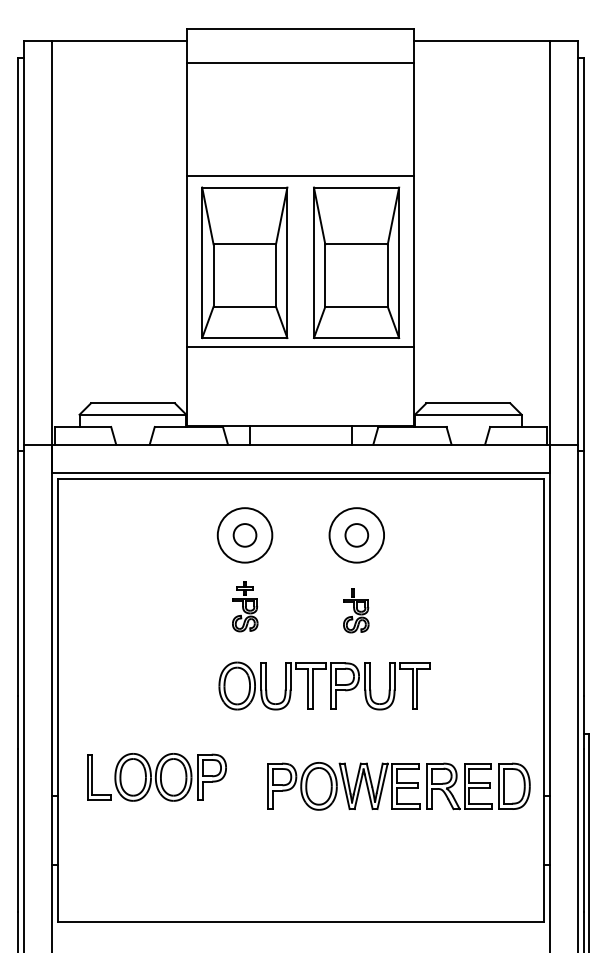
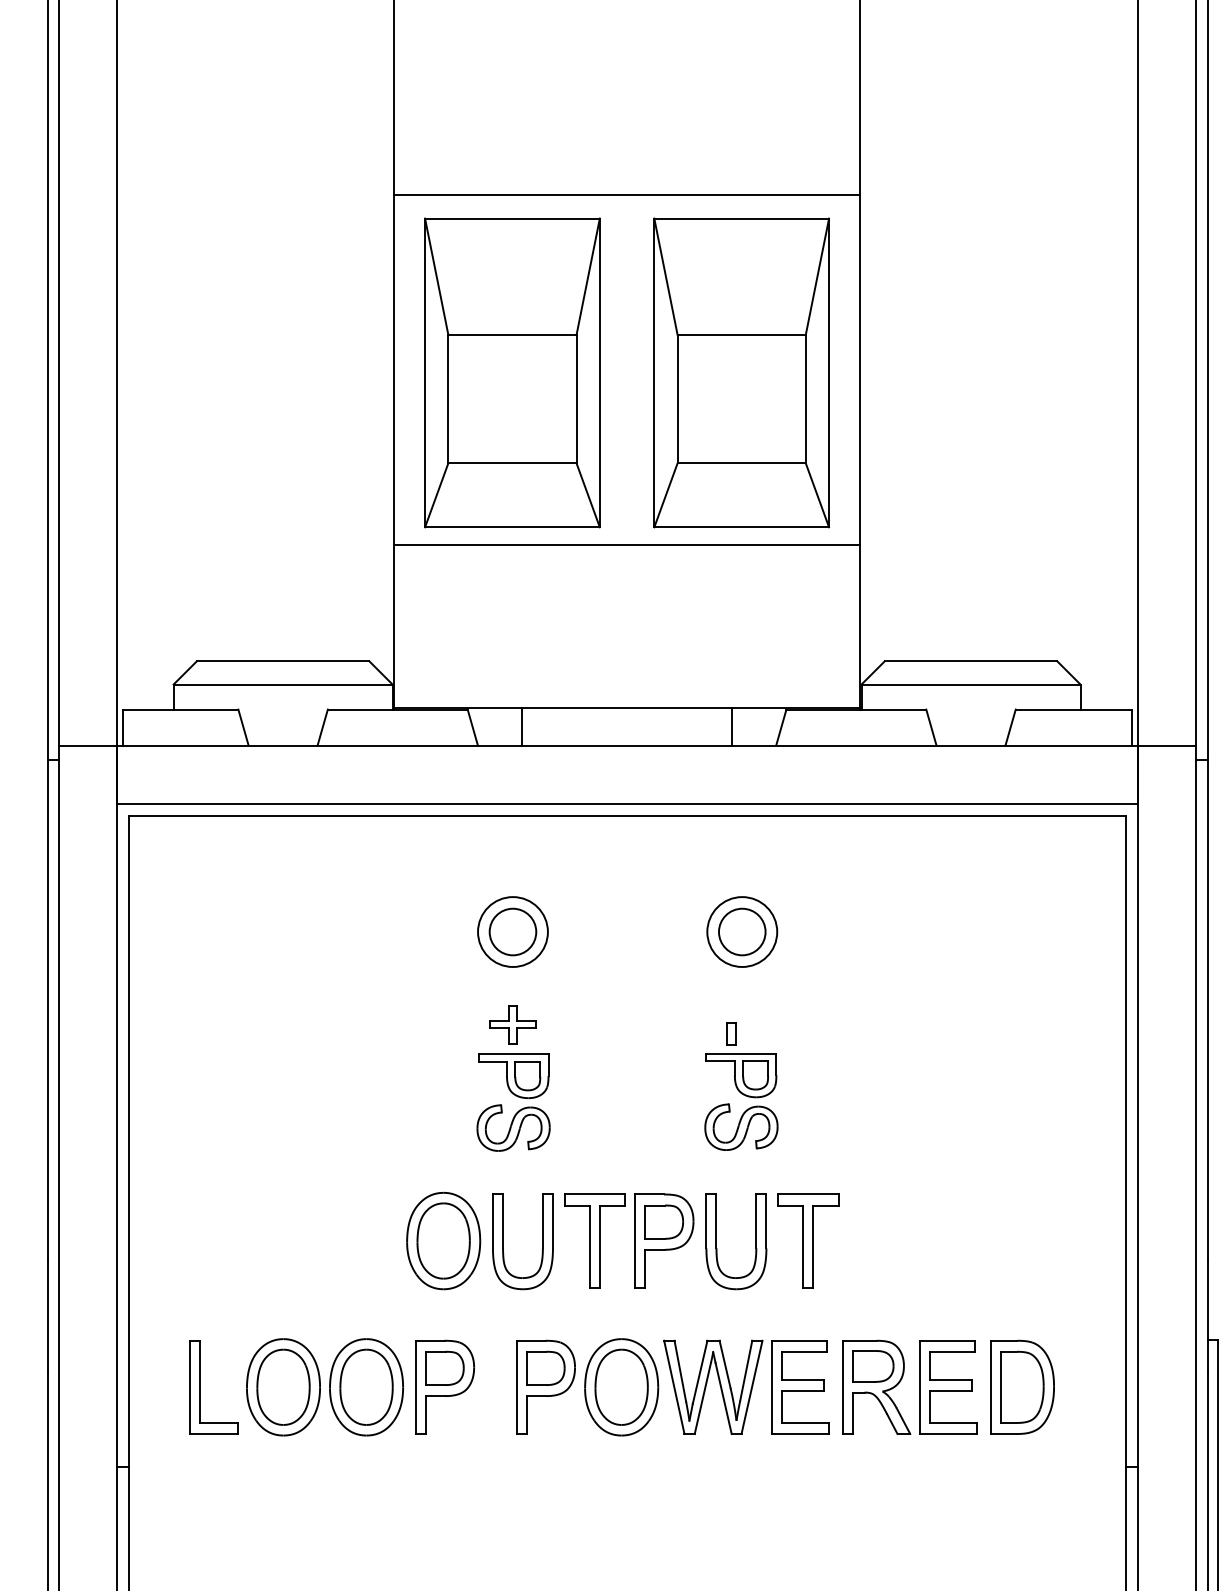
circle: (245, 535) -> (513, 932), size x0.62
circle: (356, 535) -> (741, 932), size x0.62
part: (244, 606) -> (511, 1077), size x1.43
part: (355, 610) -> (739, 1086), size x1.43
part: (324, 685) -> (622, 1239), moved
part: (156, 777) -> (331, 1387), moved
part: (398, 786) -> (784, 1387), moved

